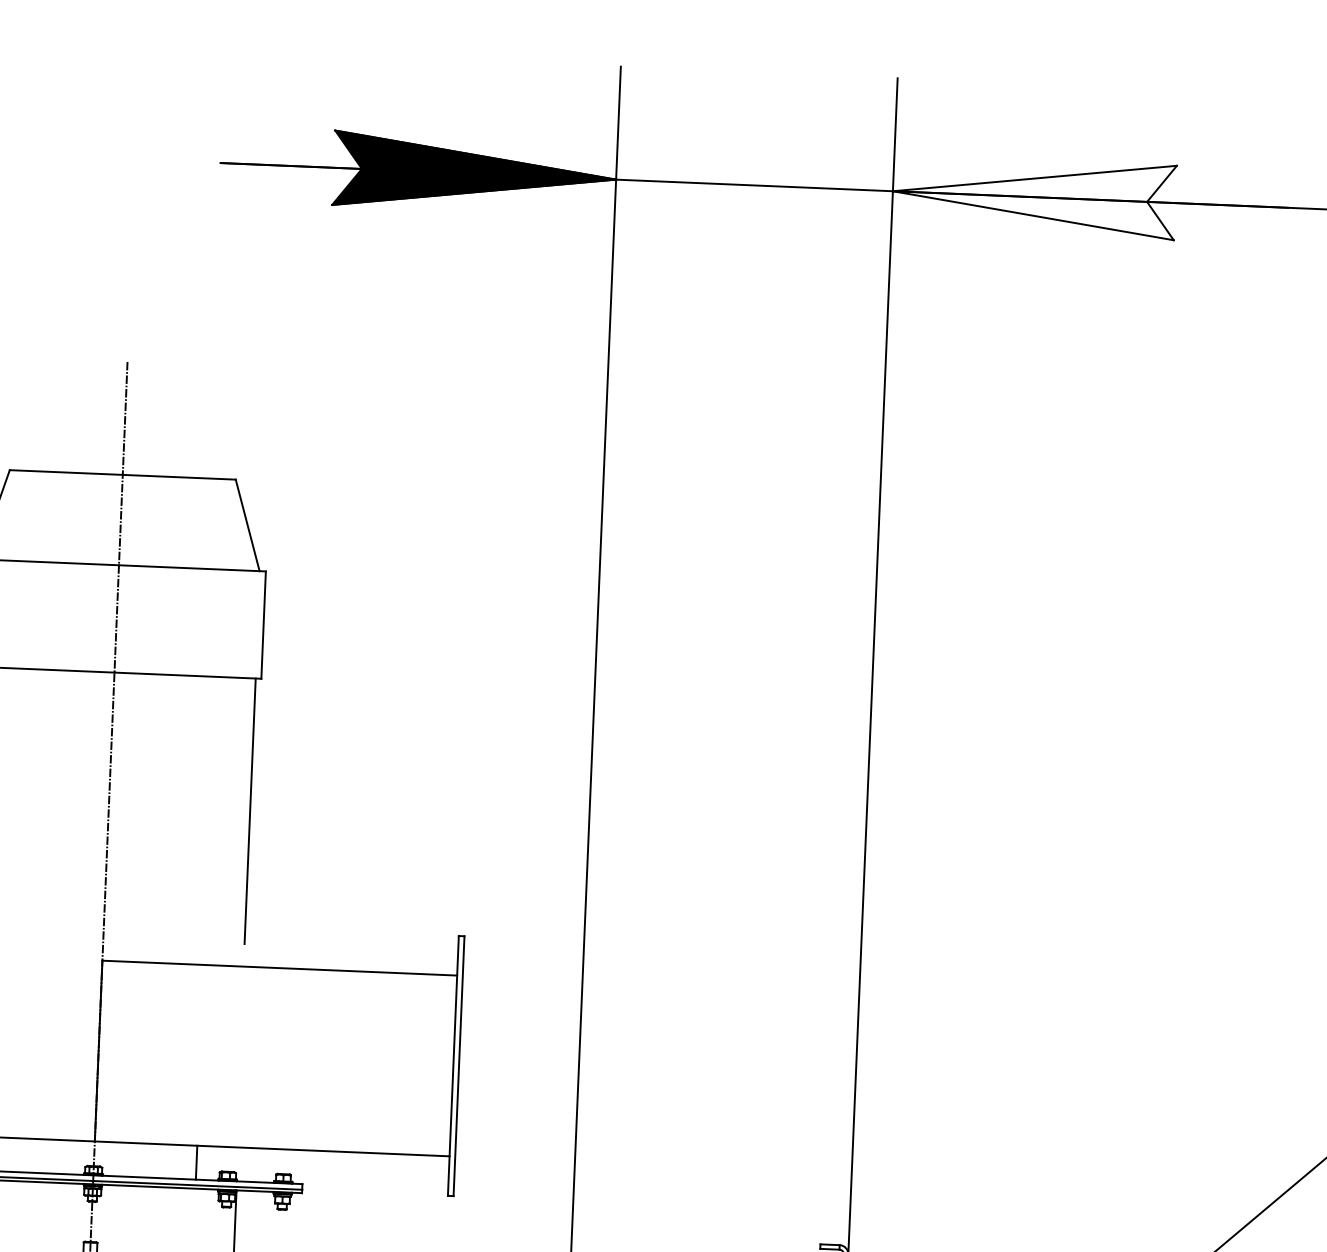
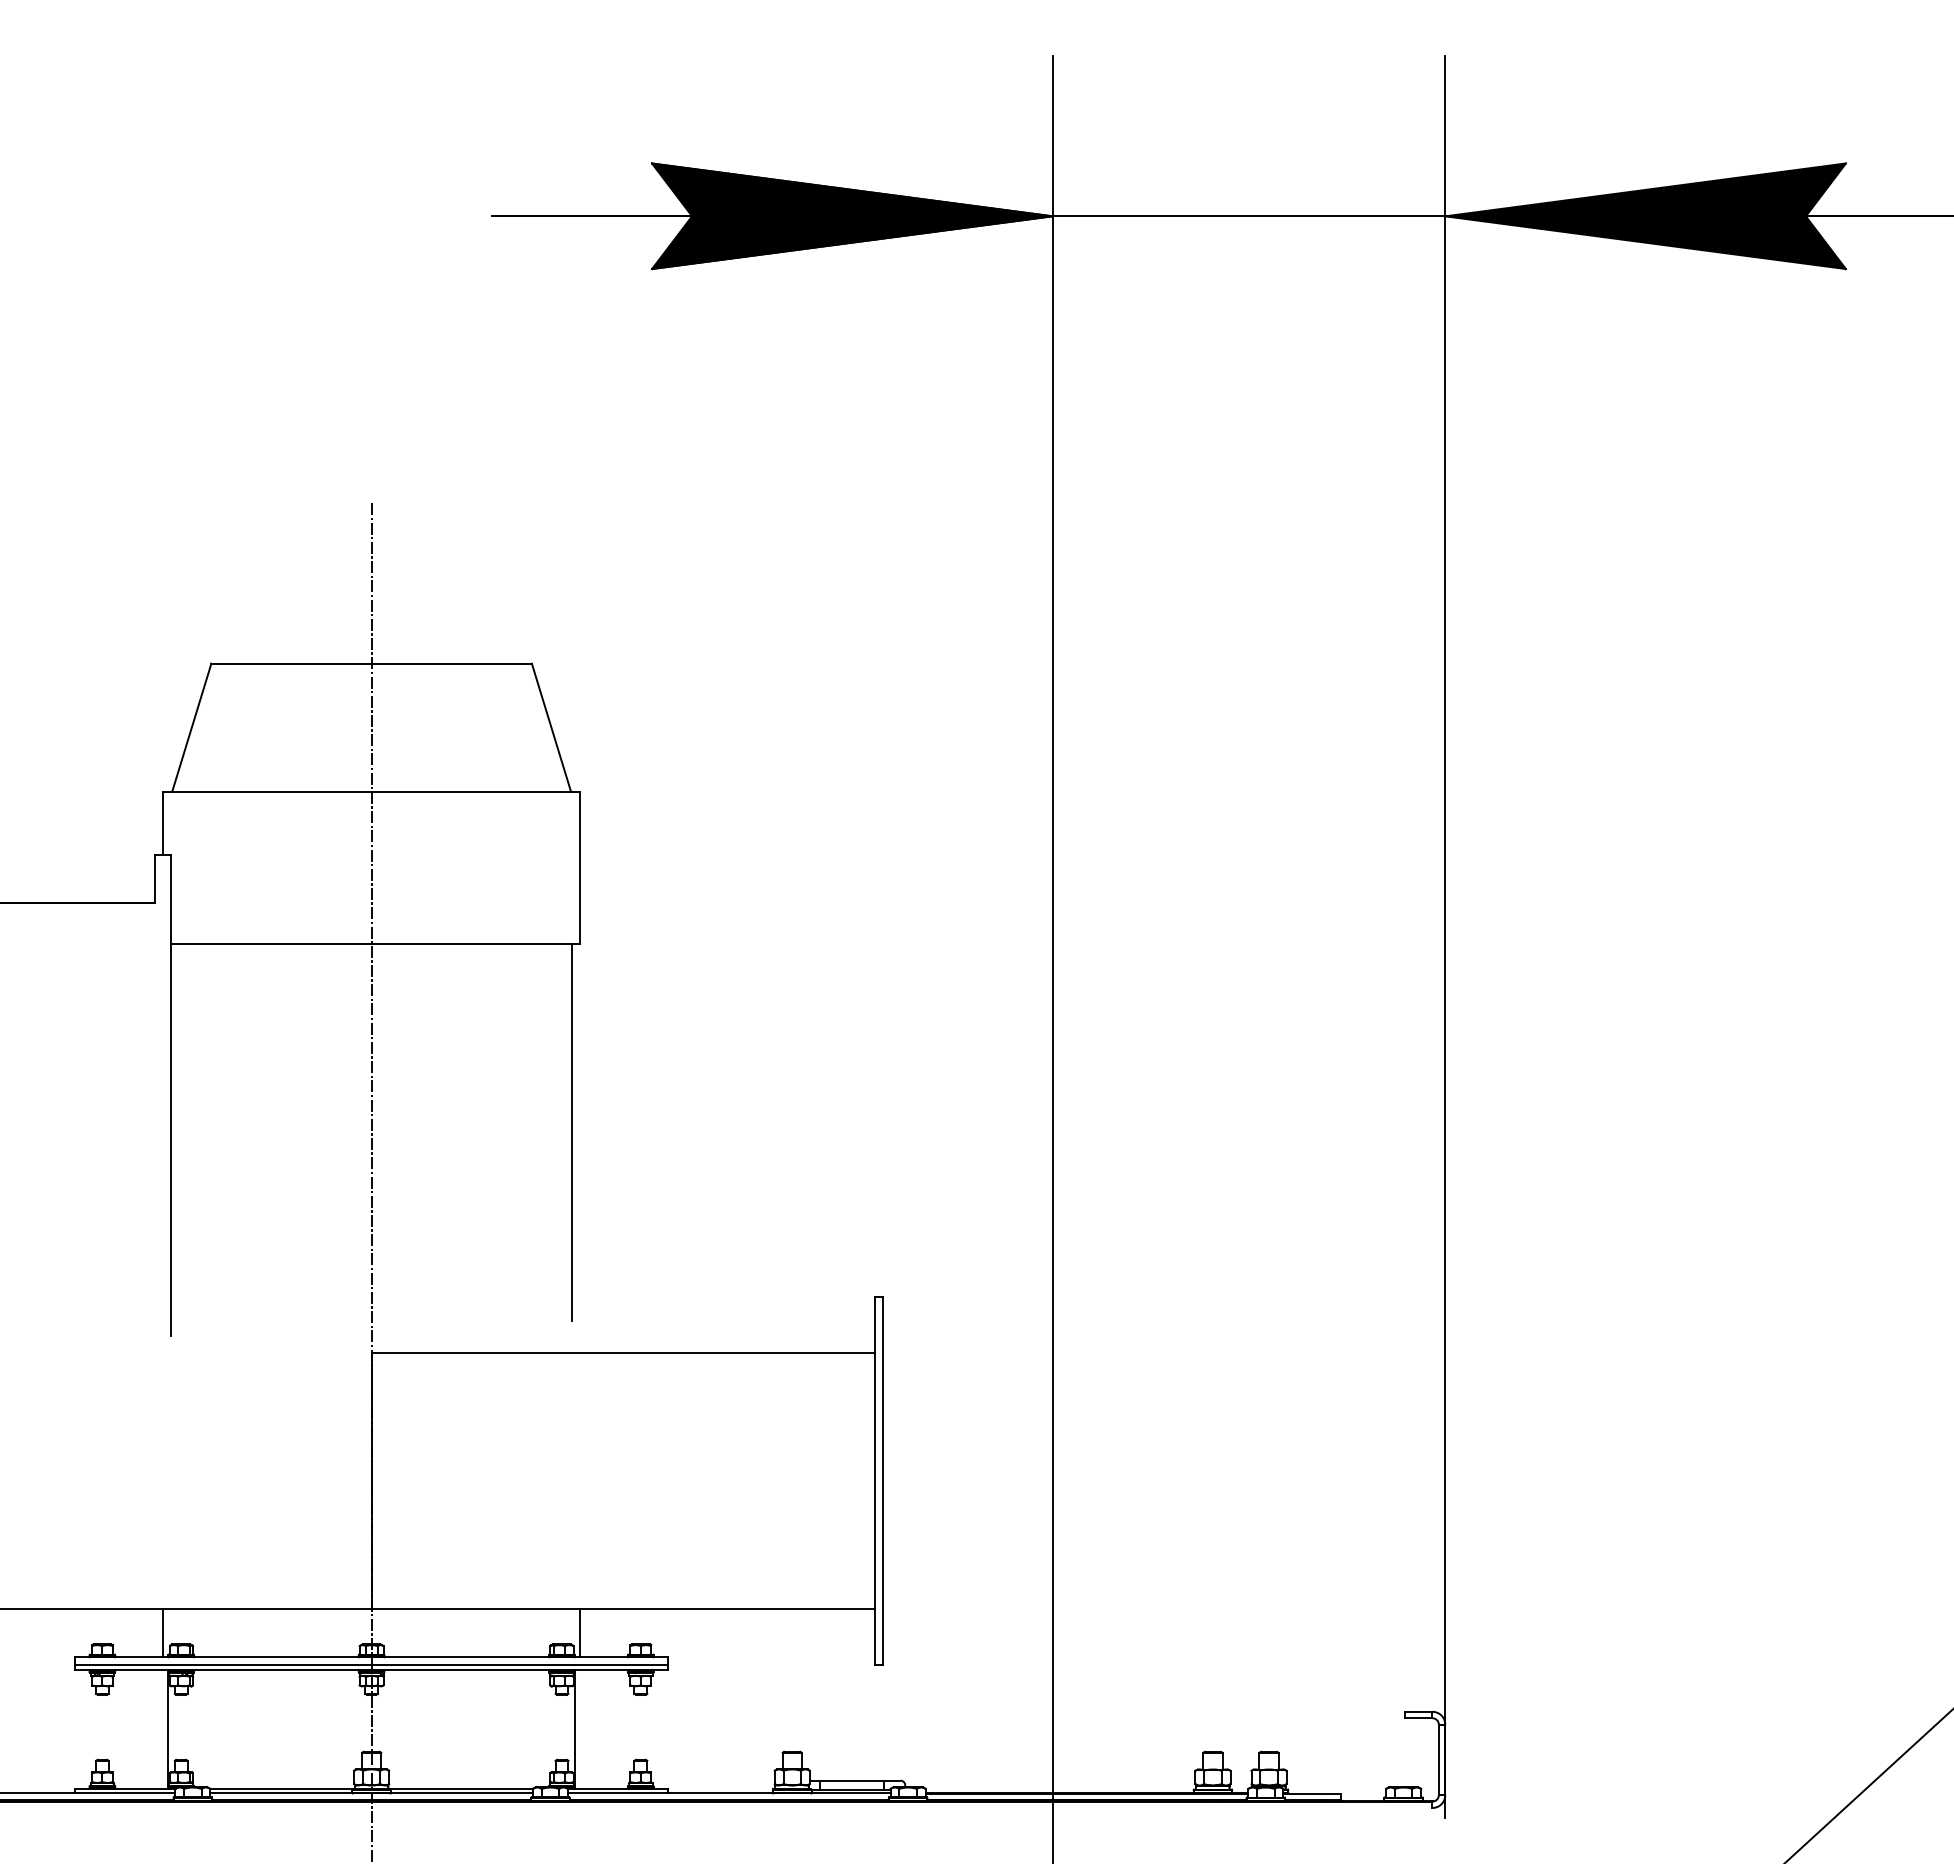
fill: (1034, 197) -> (1645, 216), added
line: (196, 1162) -> (579, 1633), moved

